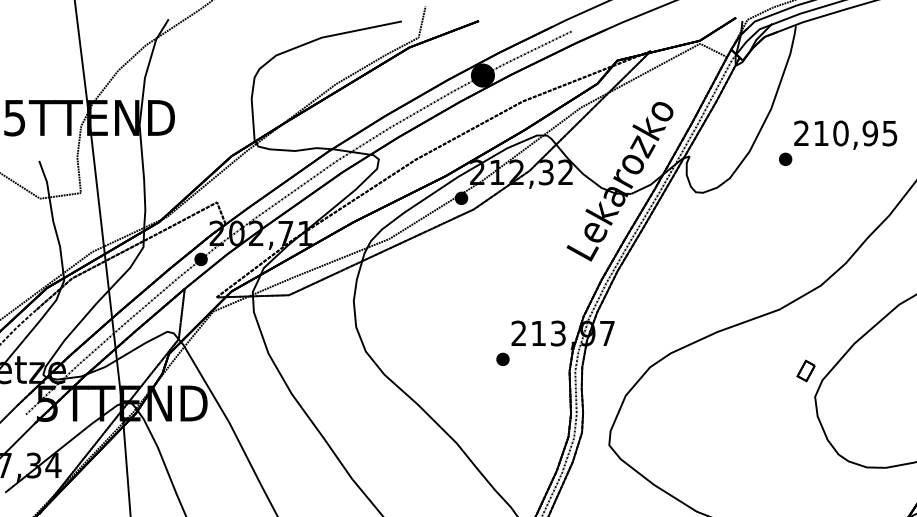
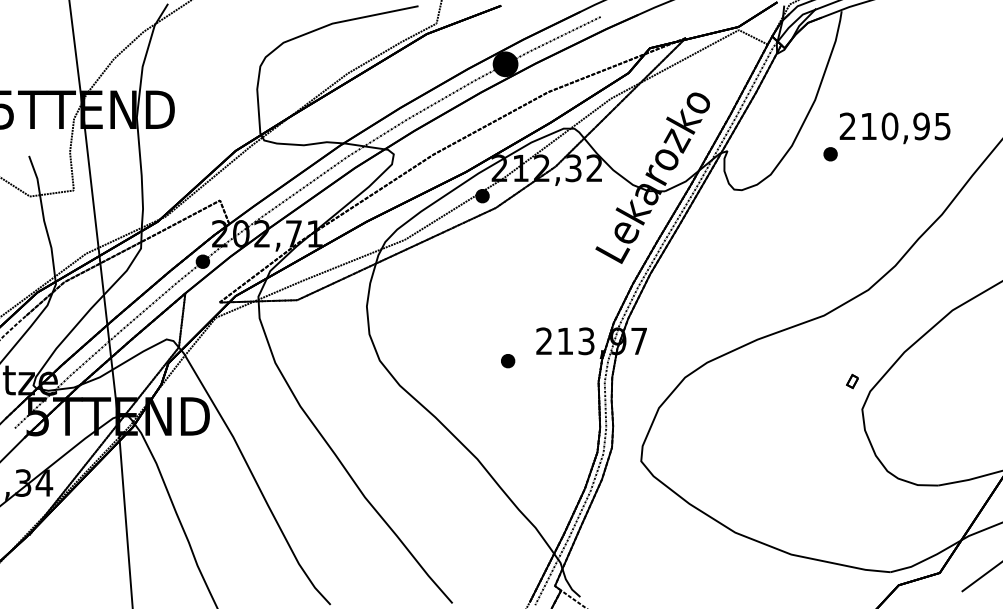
part: (503, 359) -> (508, 361), moved
part: (805, 370) -> (852, 381), size x0.6

